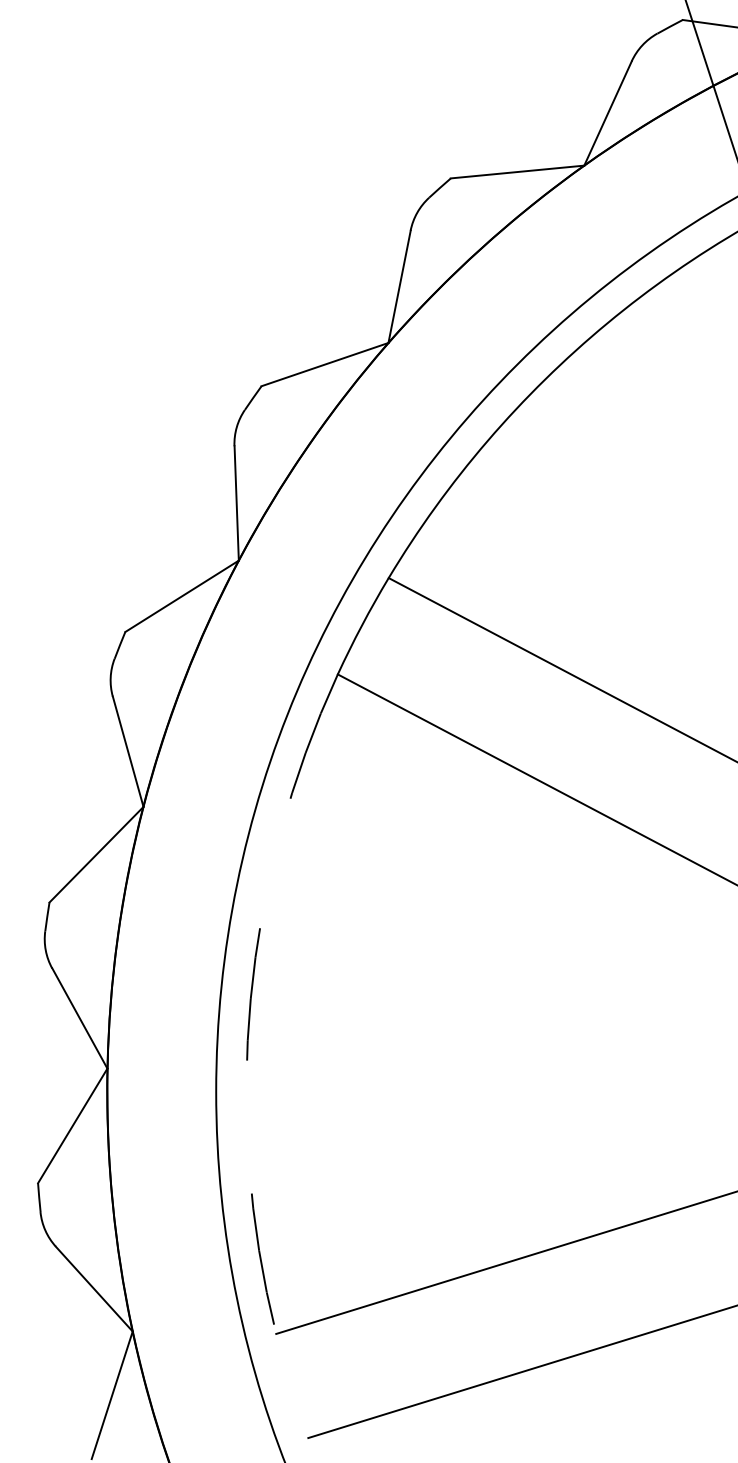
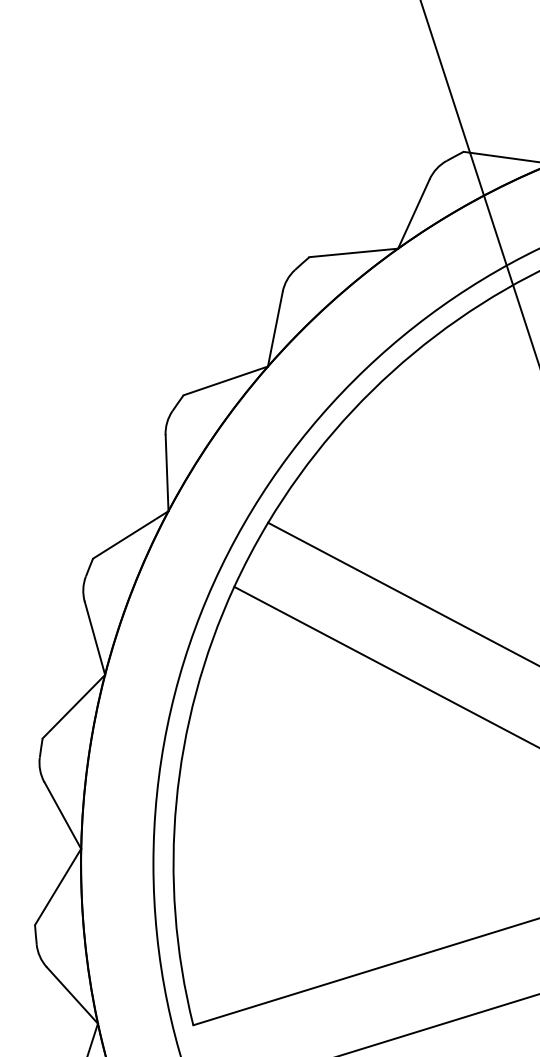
arc: (250, 998) -> (176, 802), dashed -> solid

